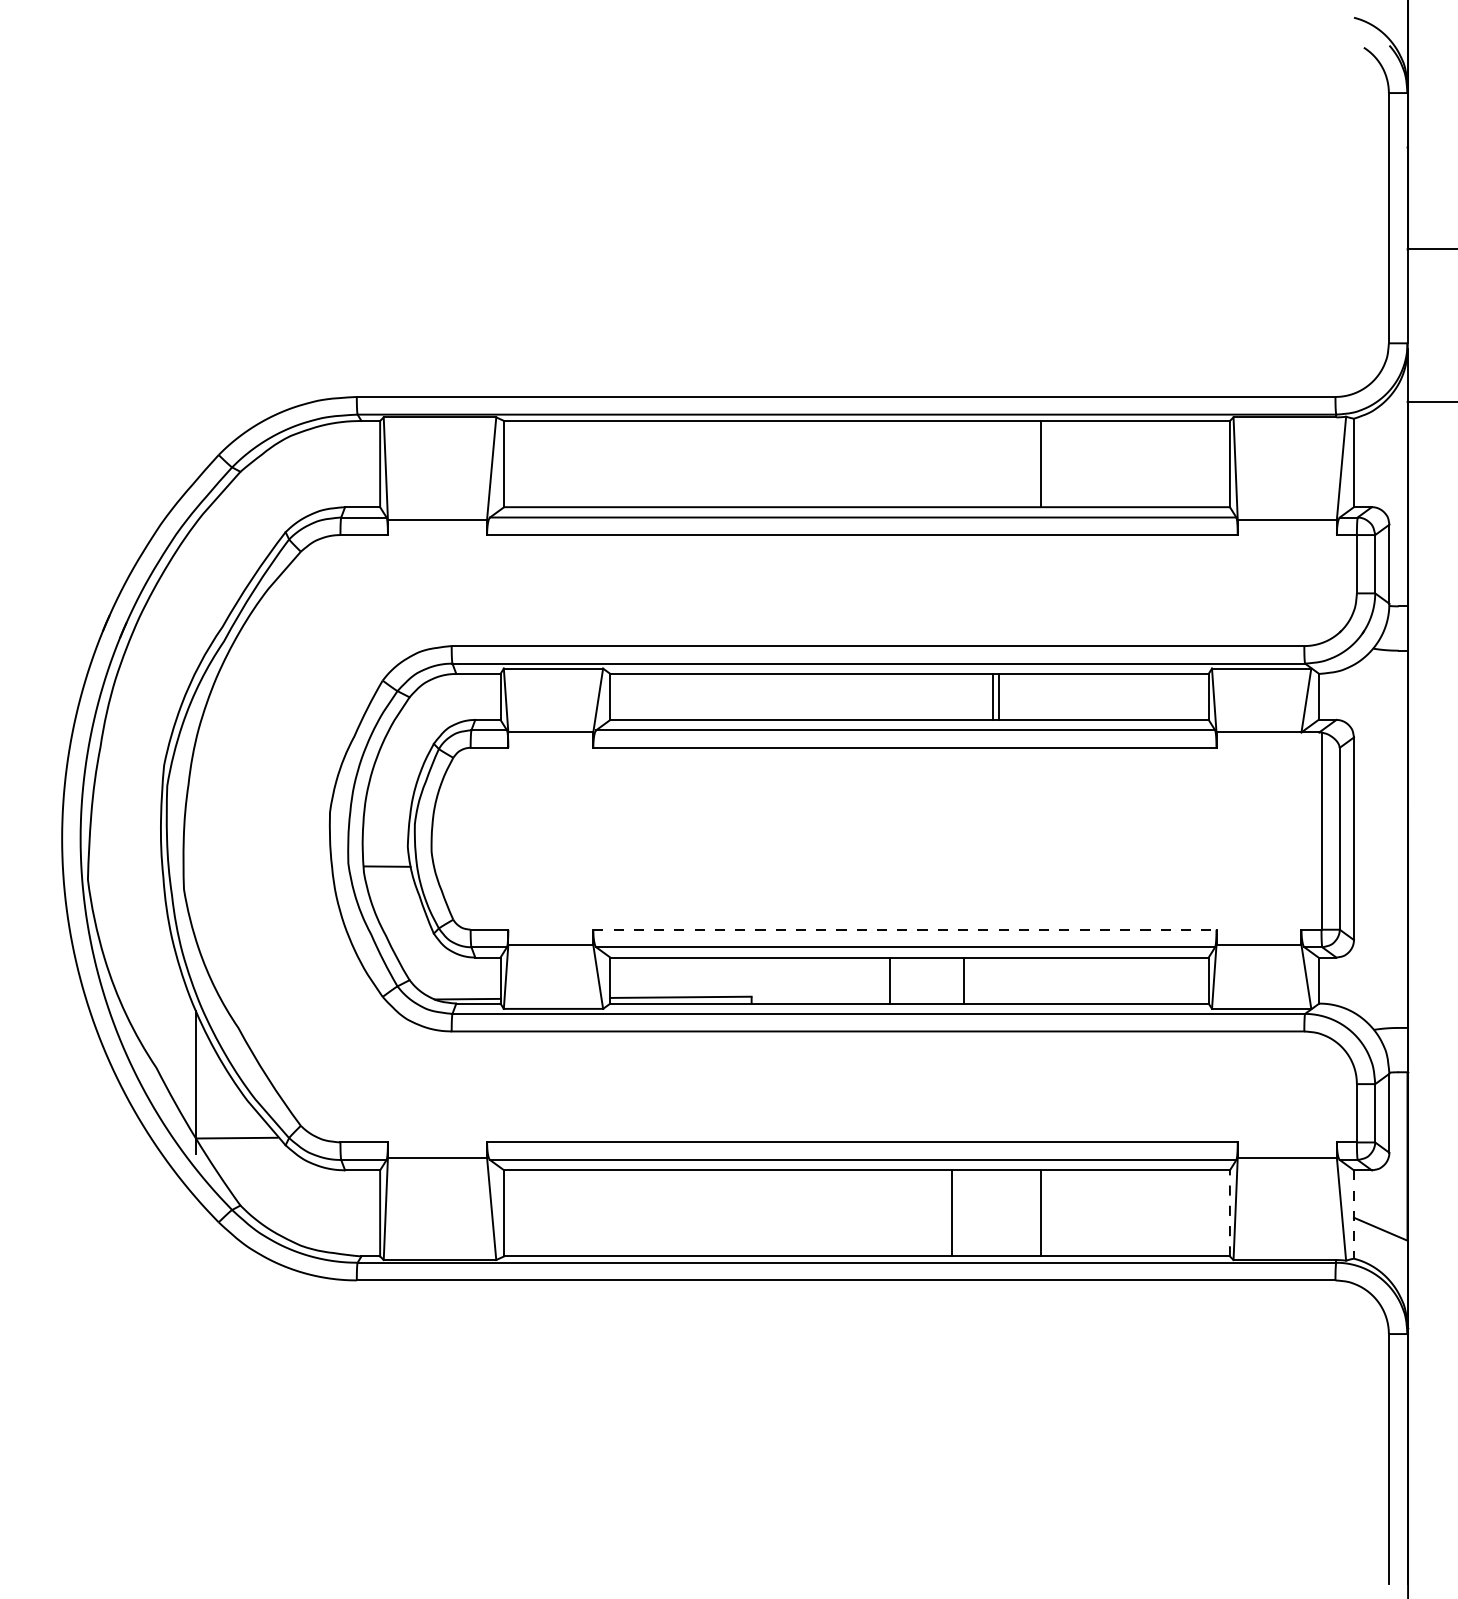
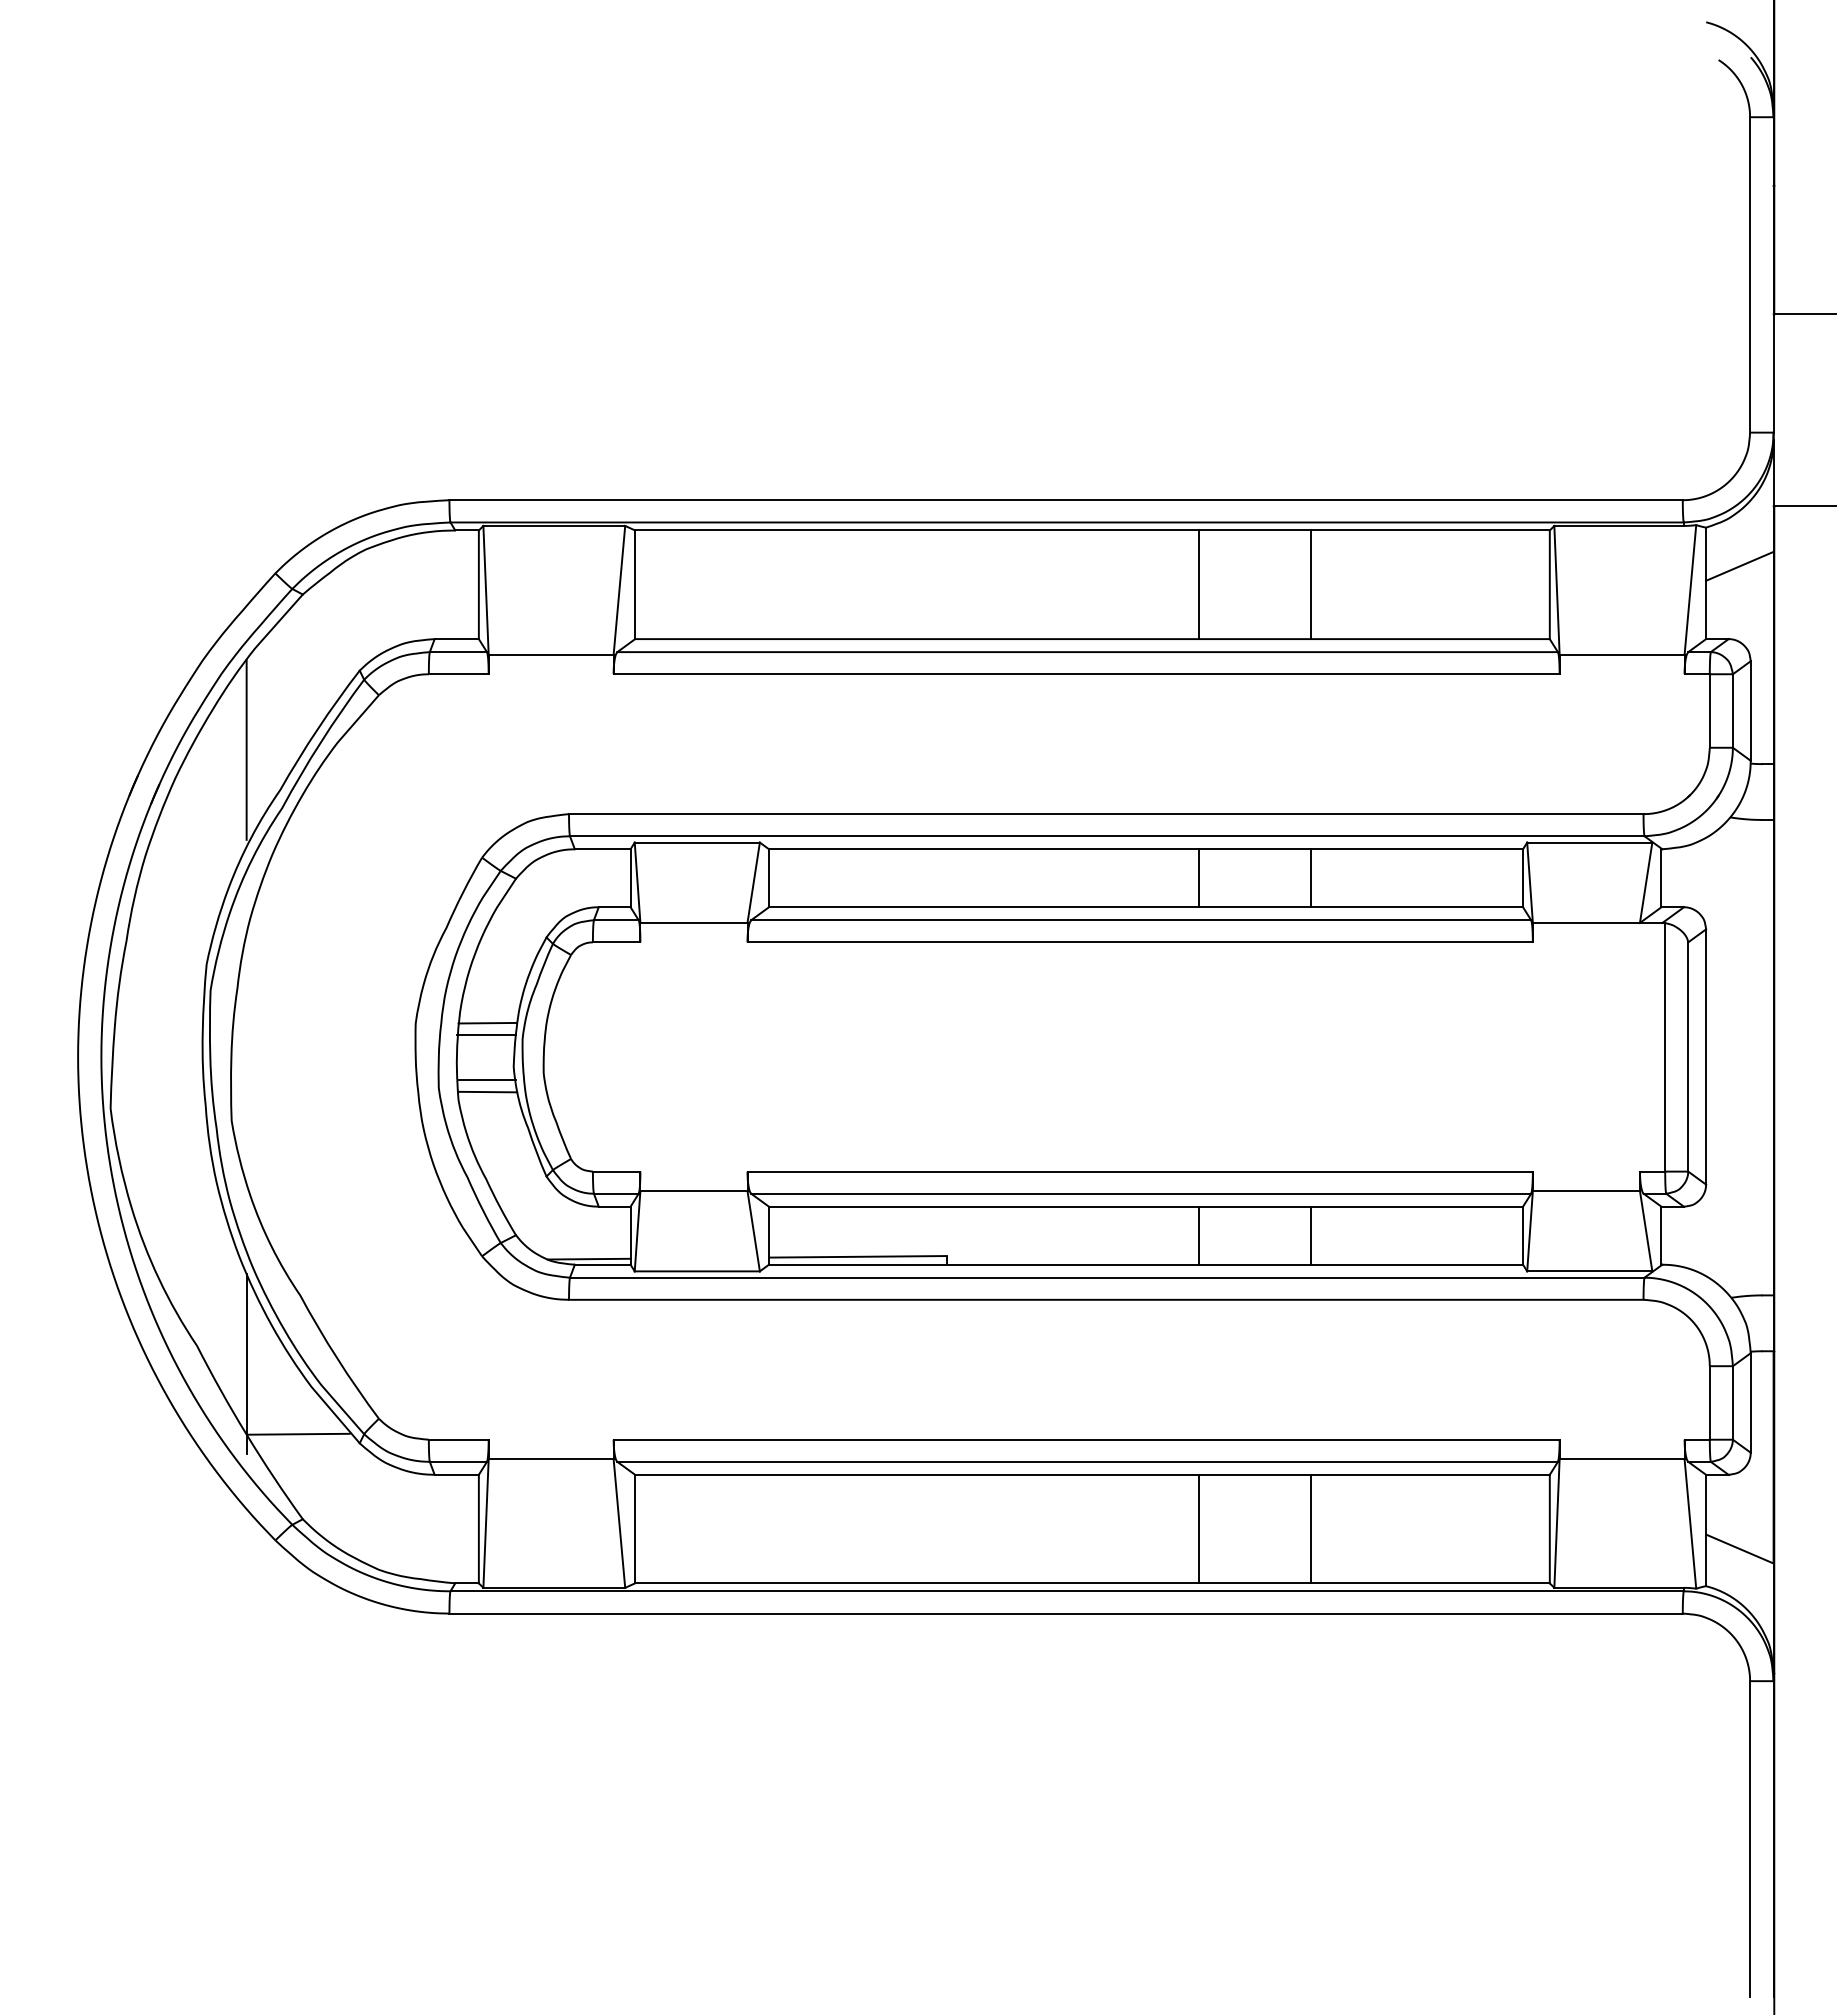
line: (1380, 448) -> (1739, 565), added
line: (951, 463) -> (1199, 584), added
line: (195, 594) -> (246, 749), added
line: (993, 697) -> (1311, 878), moved
line: (998, 697) -> (1199, 878), moved
line: (387, 811) -> (487, 1022), added
line: (386, 821) -> (486, 1035), added
line: (386, 857) -> (486, 1080), added
line: (905, 929) -> (1140, 1171), dashed -> solid
line: (890, 980) -> (1199, 1235), moved
line: (964, 980) -> (1311, 1235), moved
line: (1229, 1212) -> (1549, 1528), dashed -> solid
line: (1354, 1214) -> (1706, 1530), dashed -> solid

